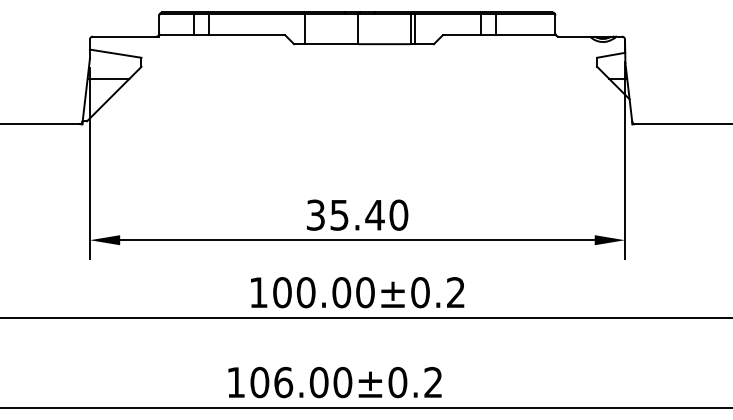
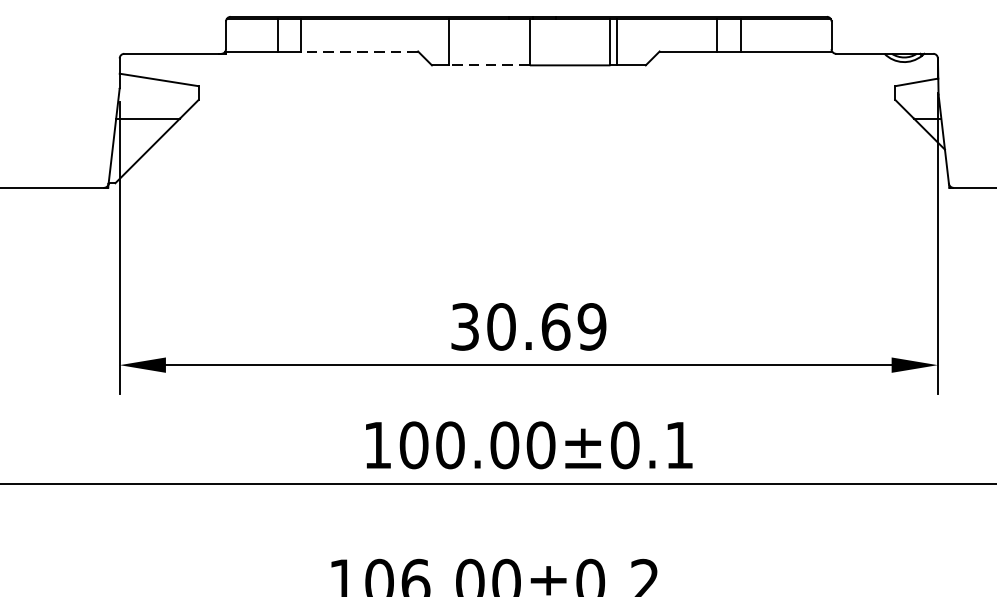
line: (246, 35) -> (359, 52), solid -> dashed
line: (331, 44) -> (489, 65), solid -> dashed
text: (369, 214) -> (547, 325), 35.40 -> 30.69
text: (455, 292) -> (678, 445), 100.00±0.2 -> 100.00±0.1

